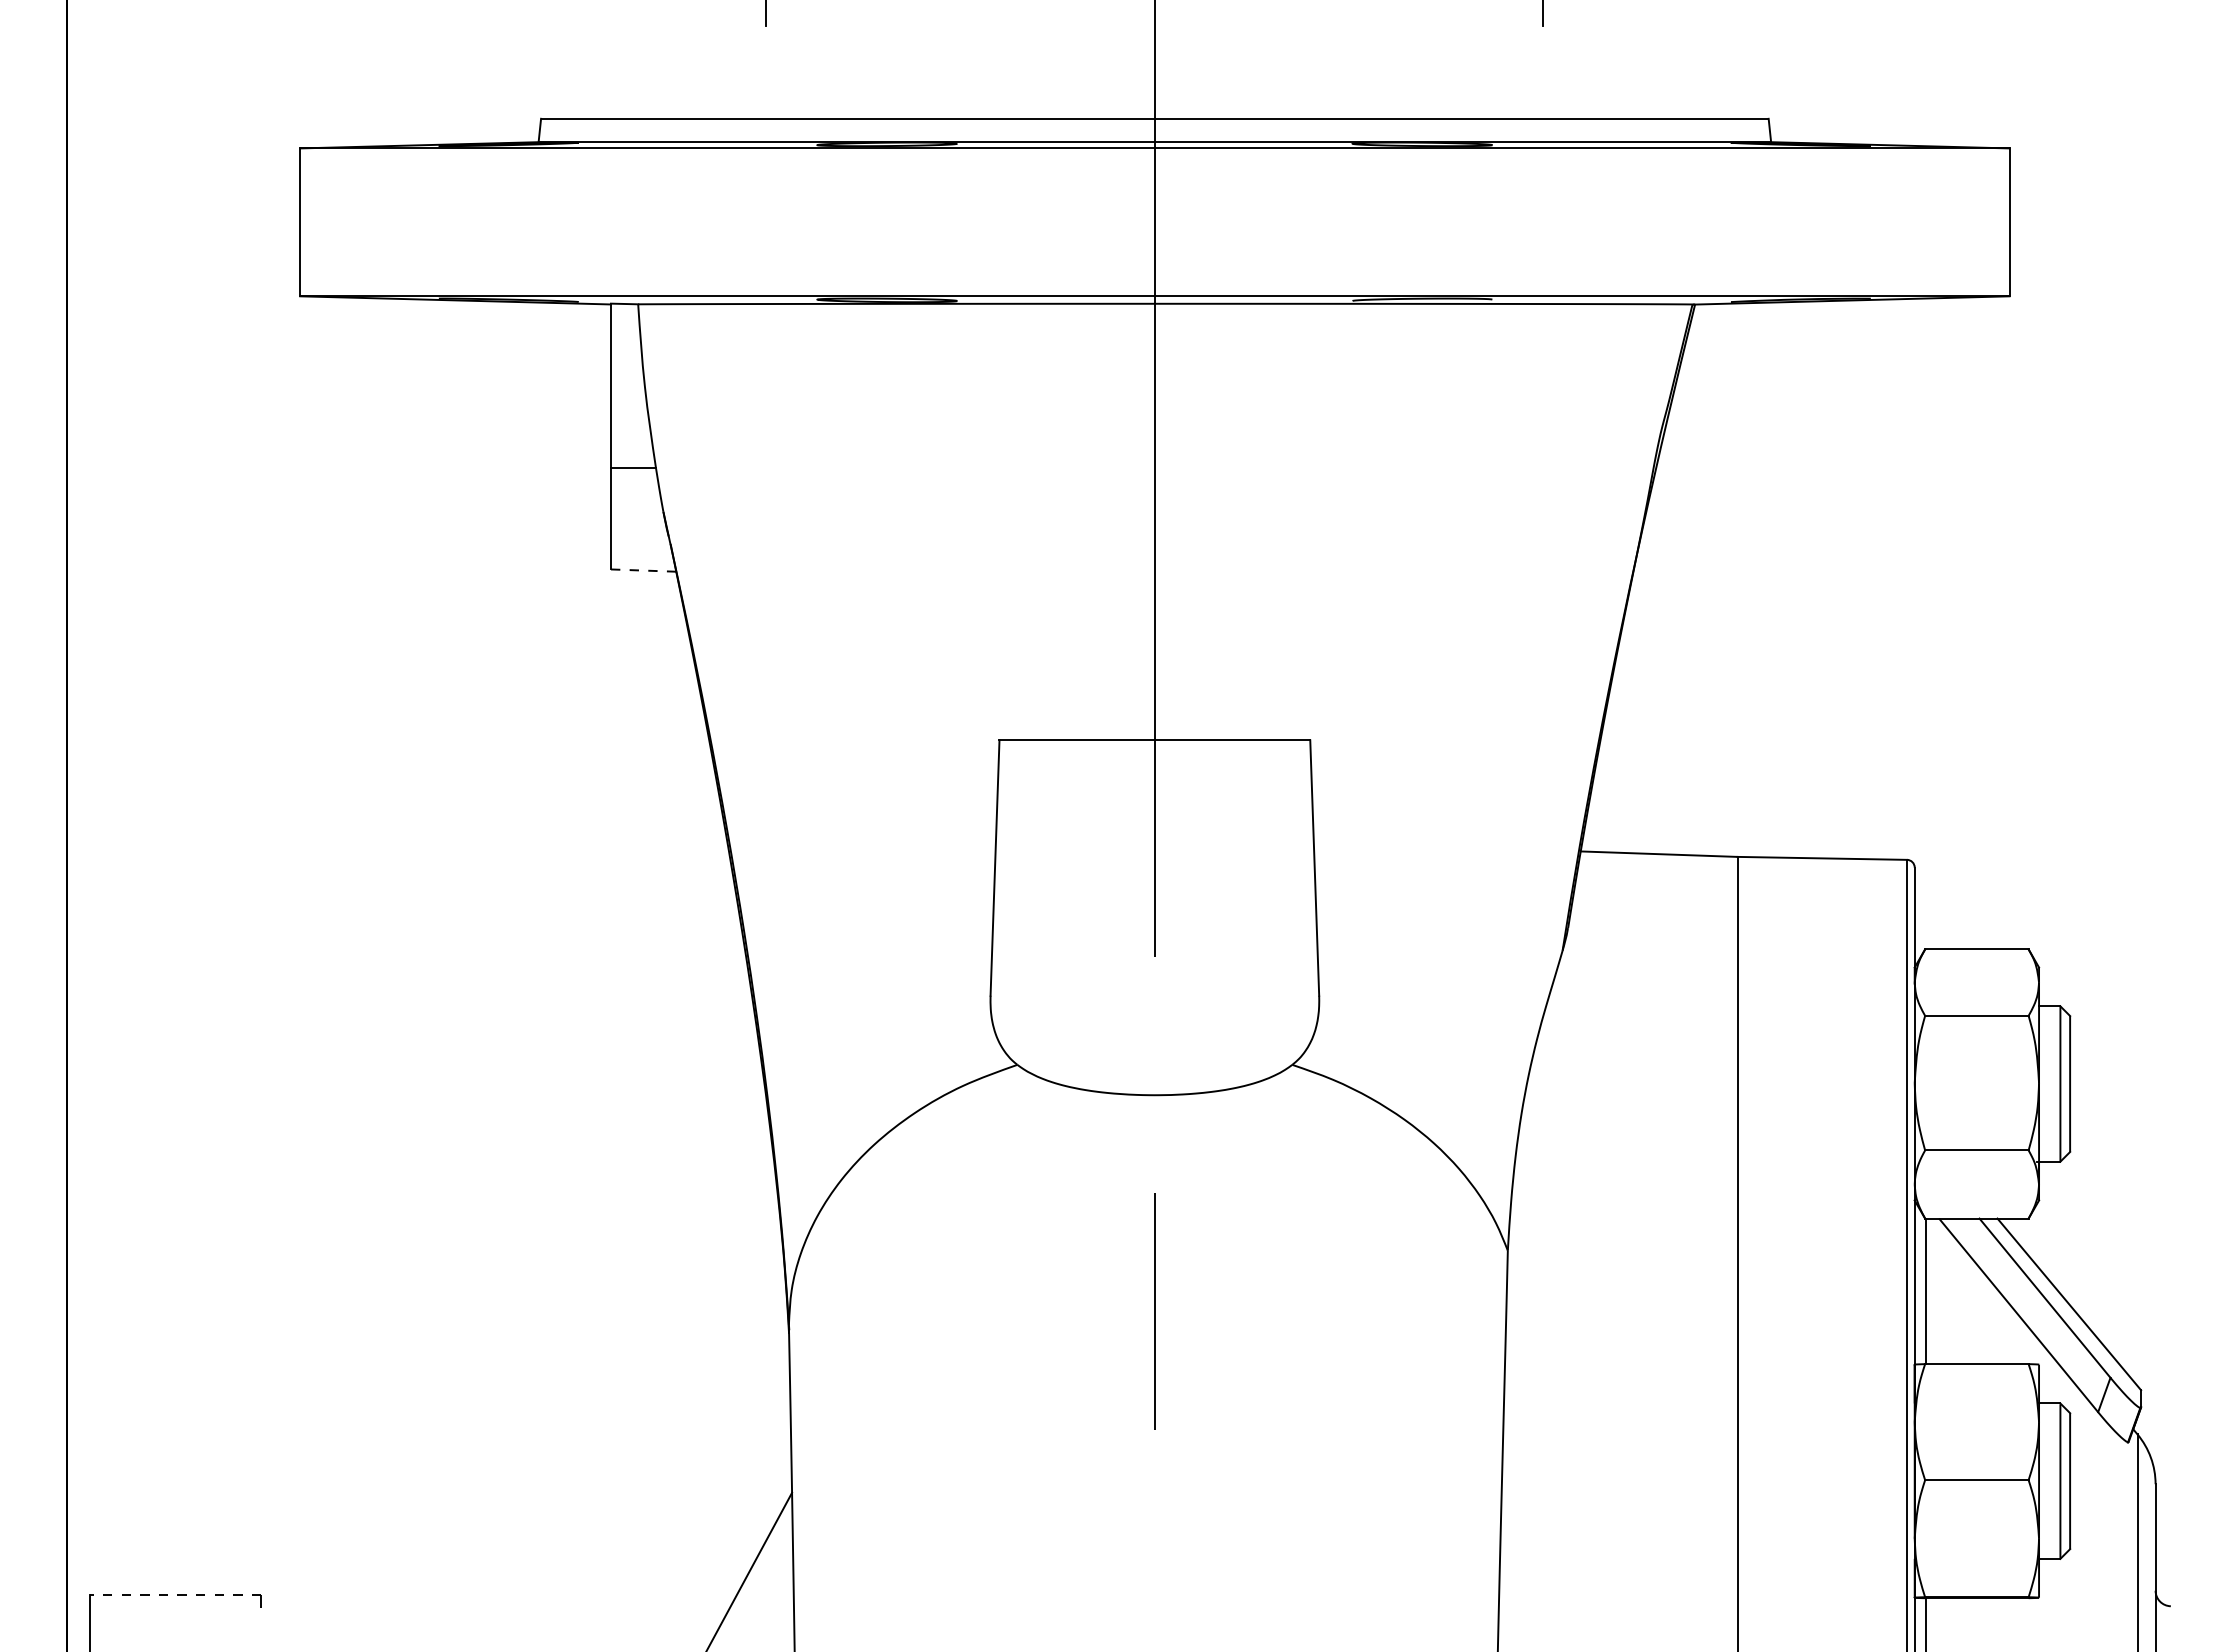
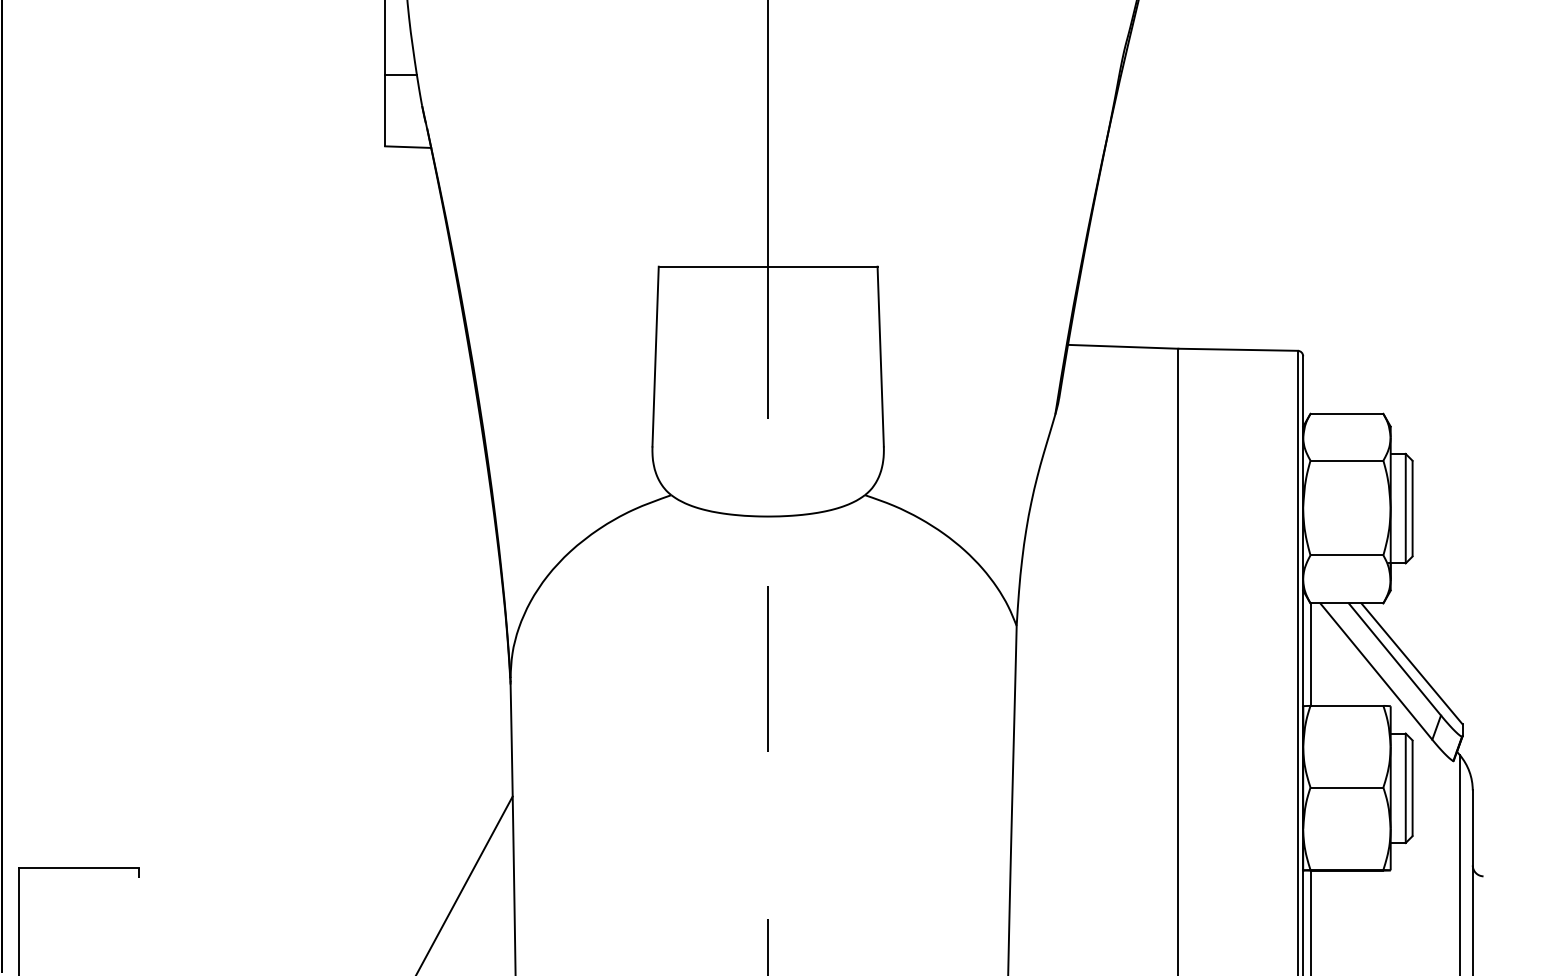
line: (643, 570) -> (408, 147), dashed -> solid
line: (175, 1595) -> (78, 868), dashed -> solid

